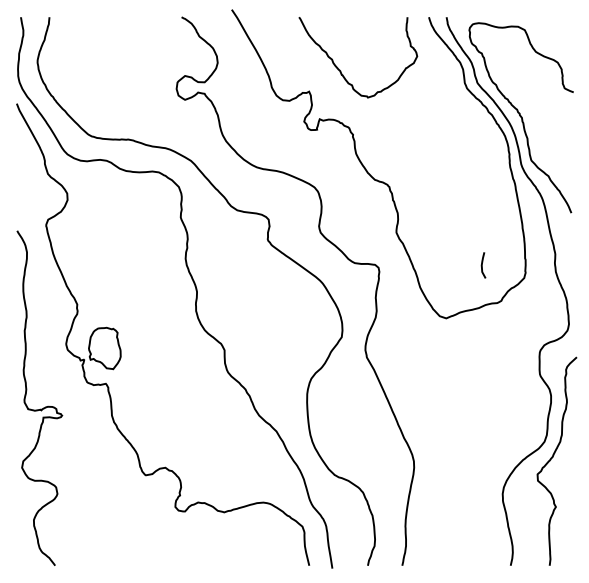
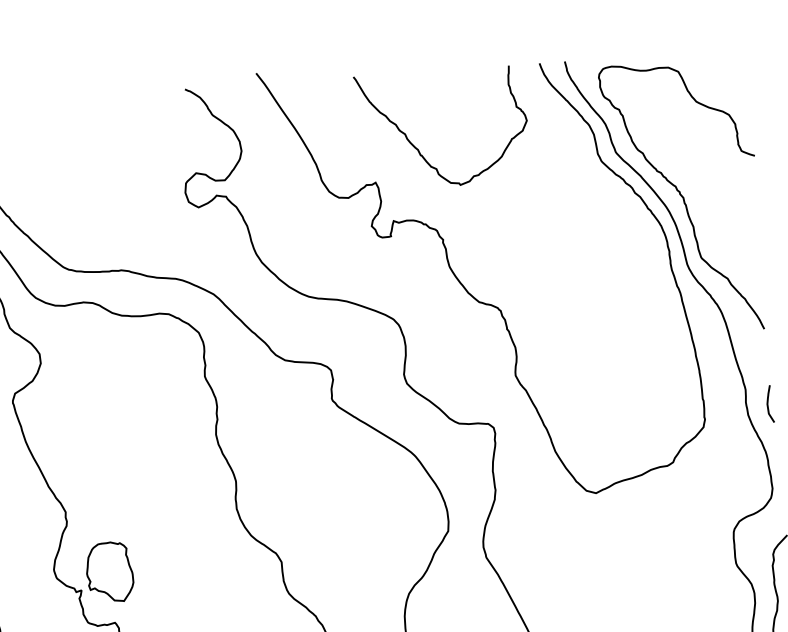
curve: (482, 265) -> (768, 404), moved

